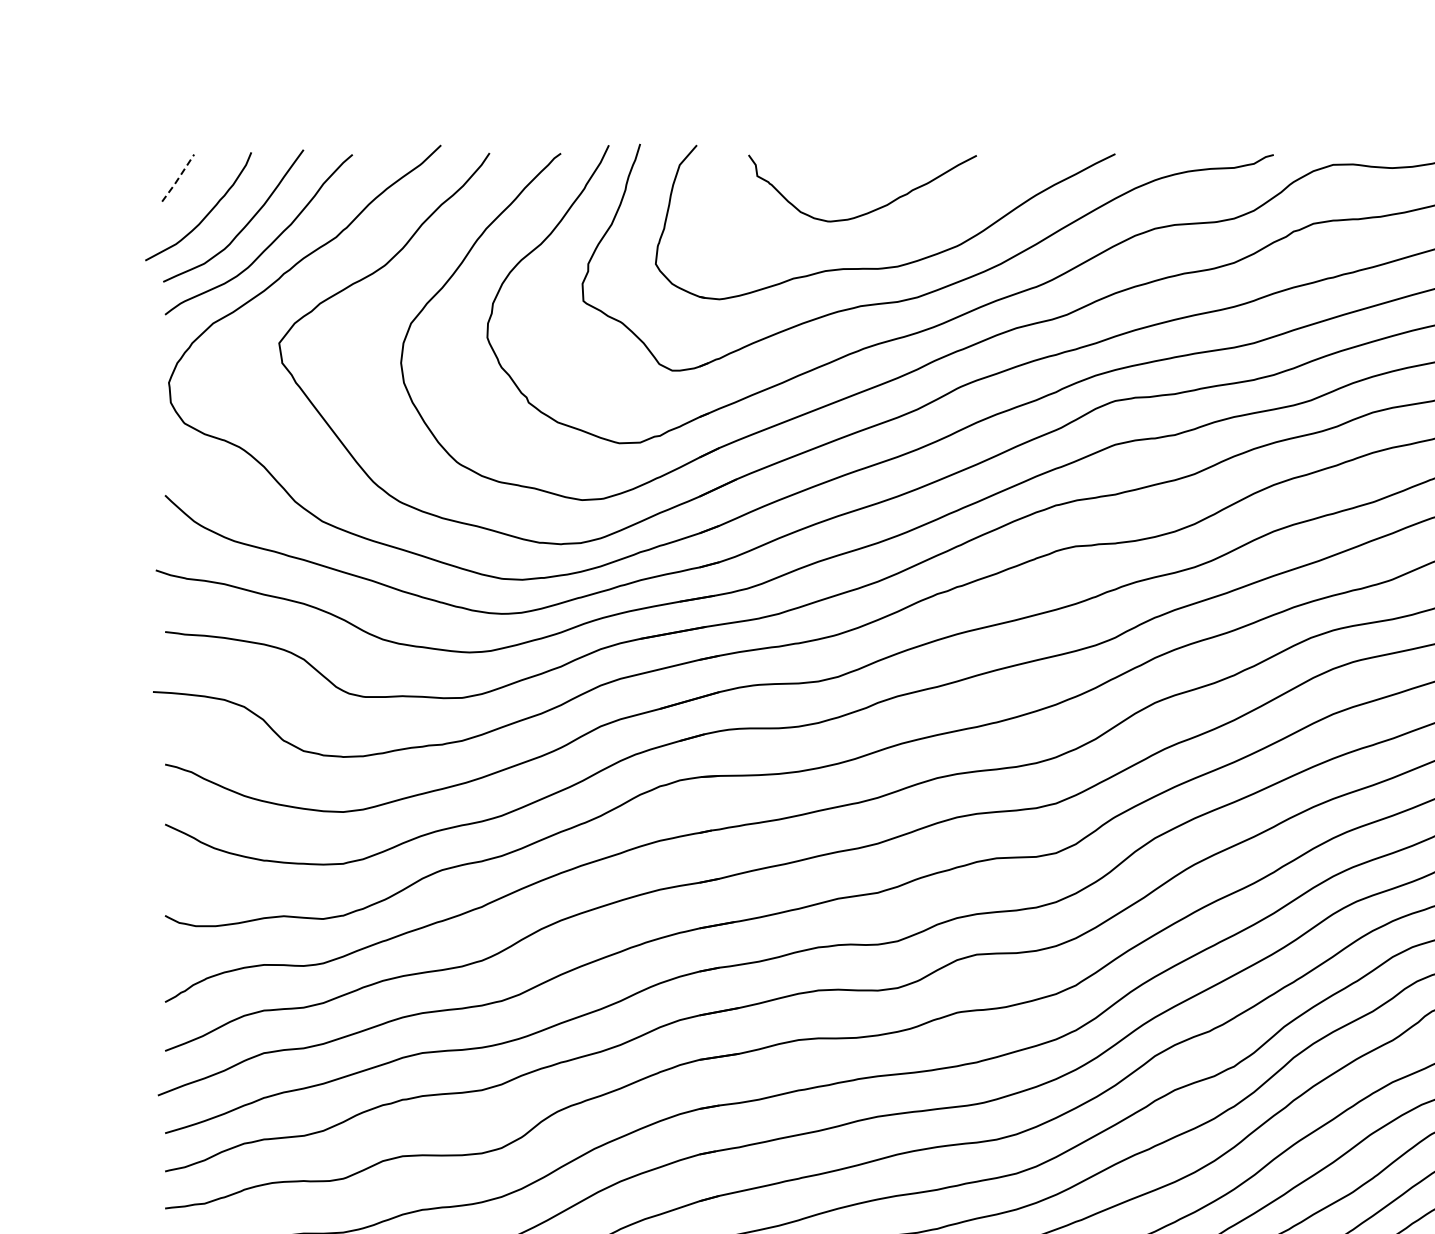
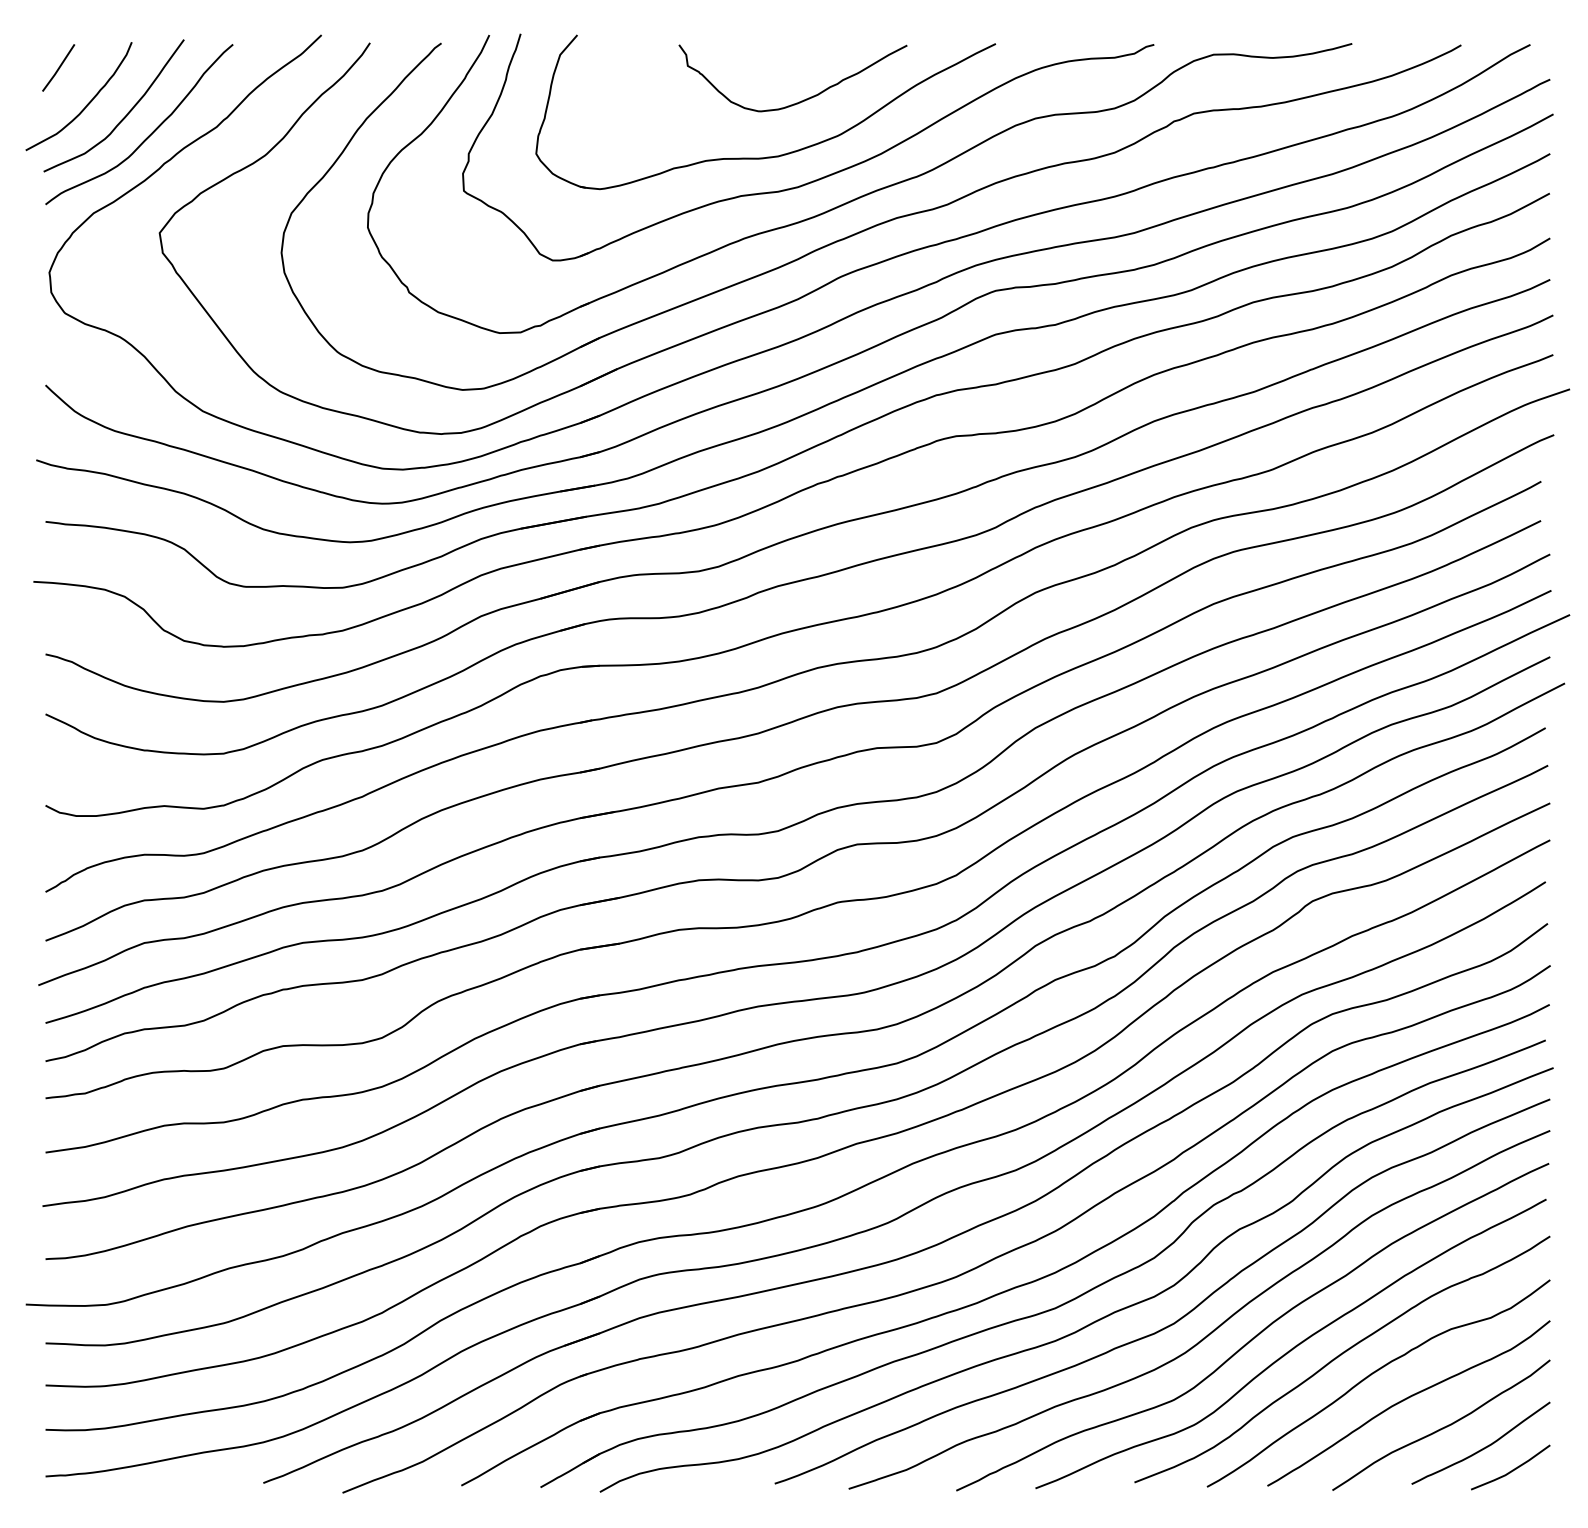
line: (179, 178) -> (59, 68), dashed -> solid
curve: (873, 209) -> (803, 99), moved

